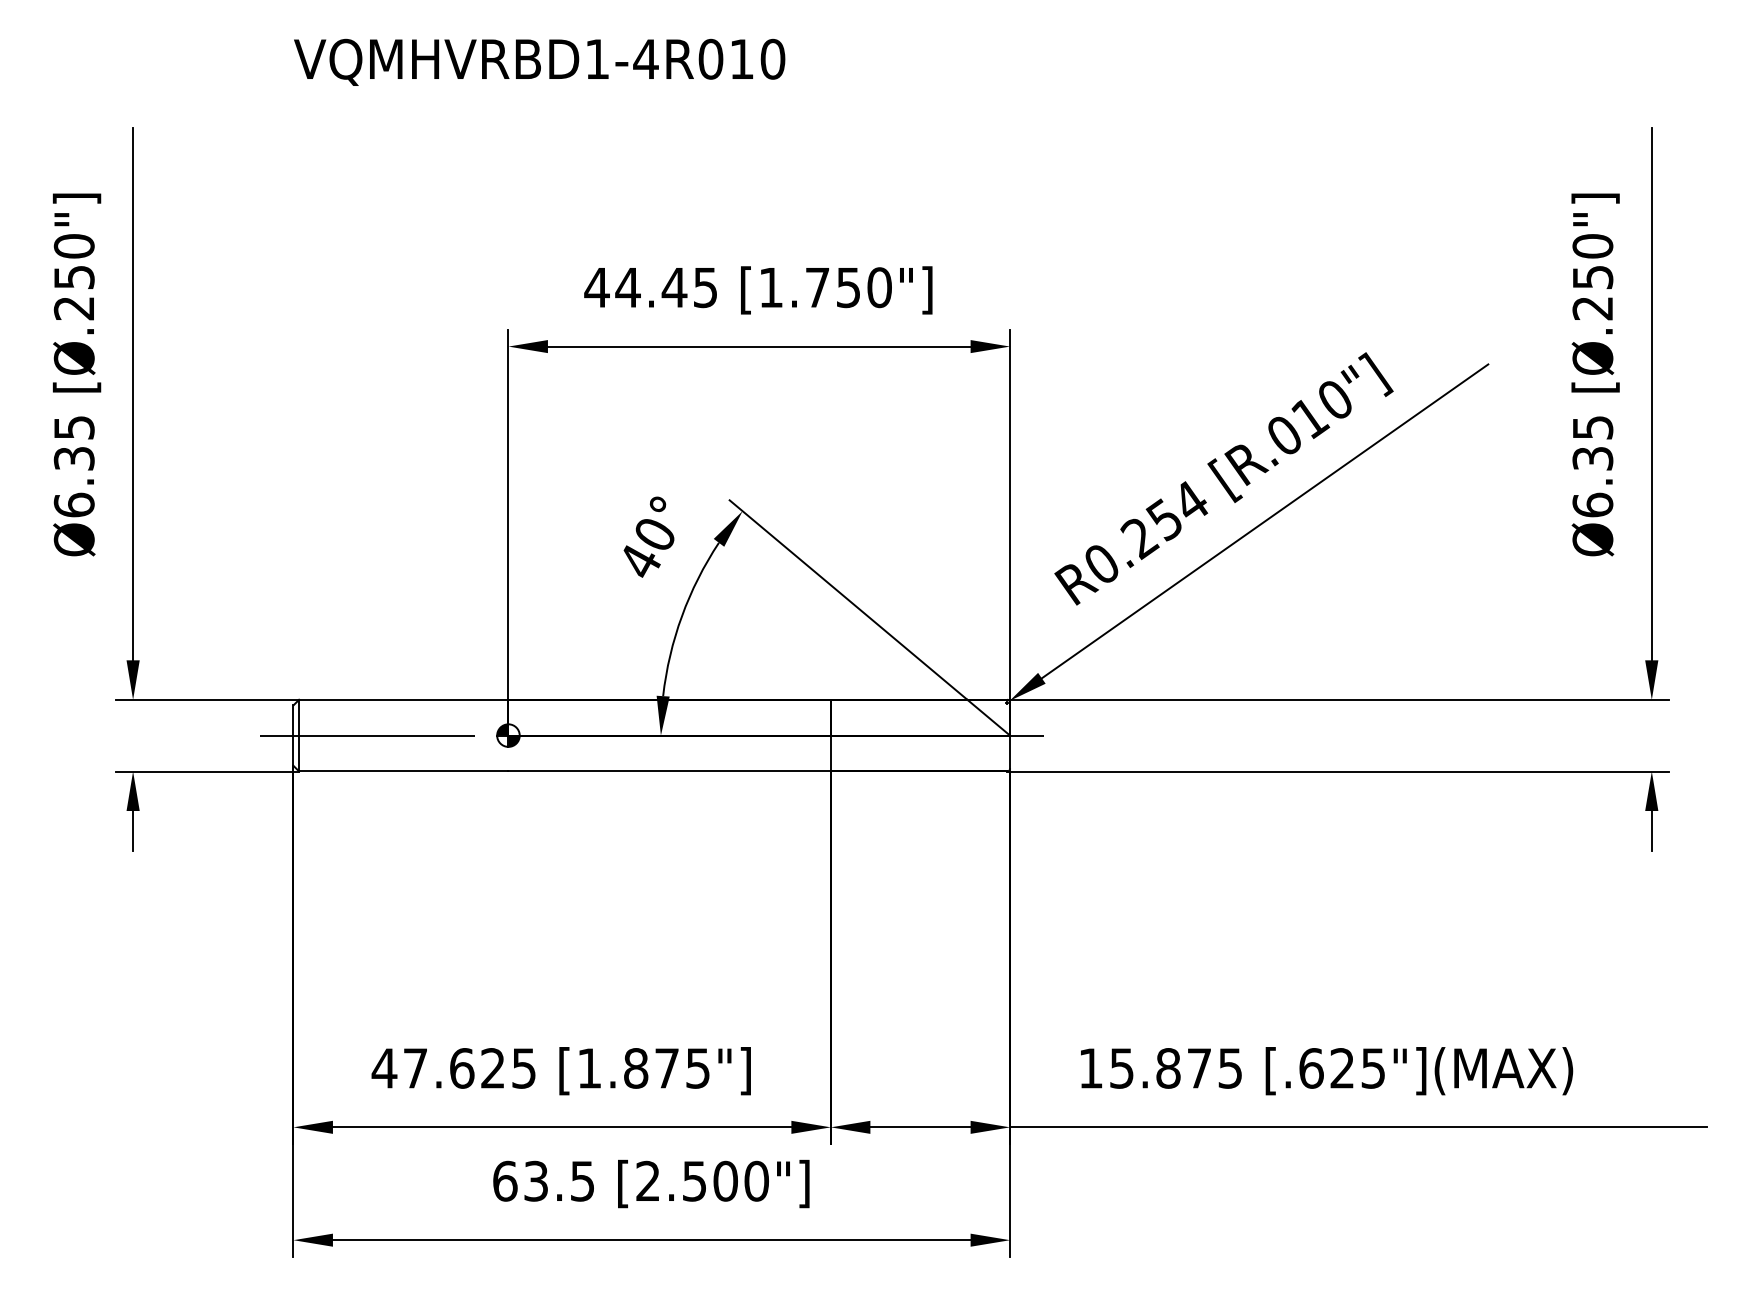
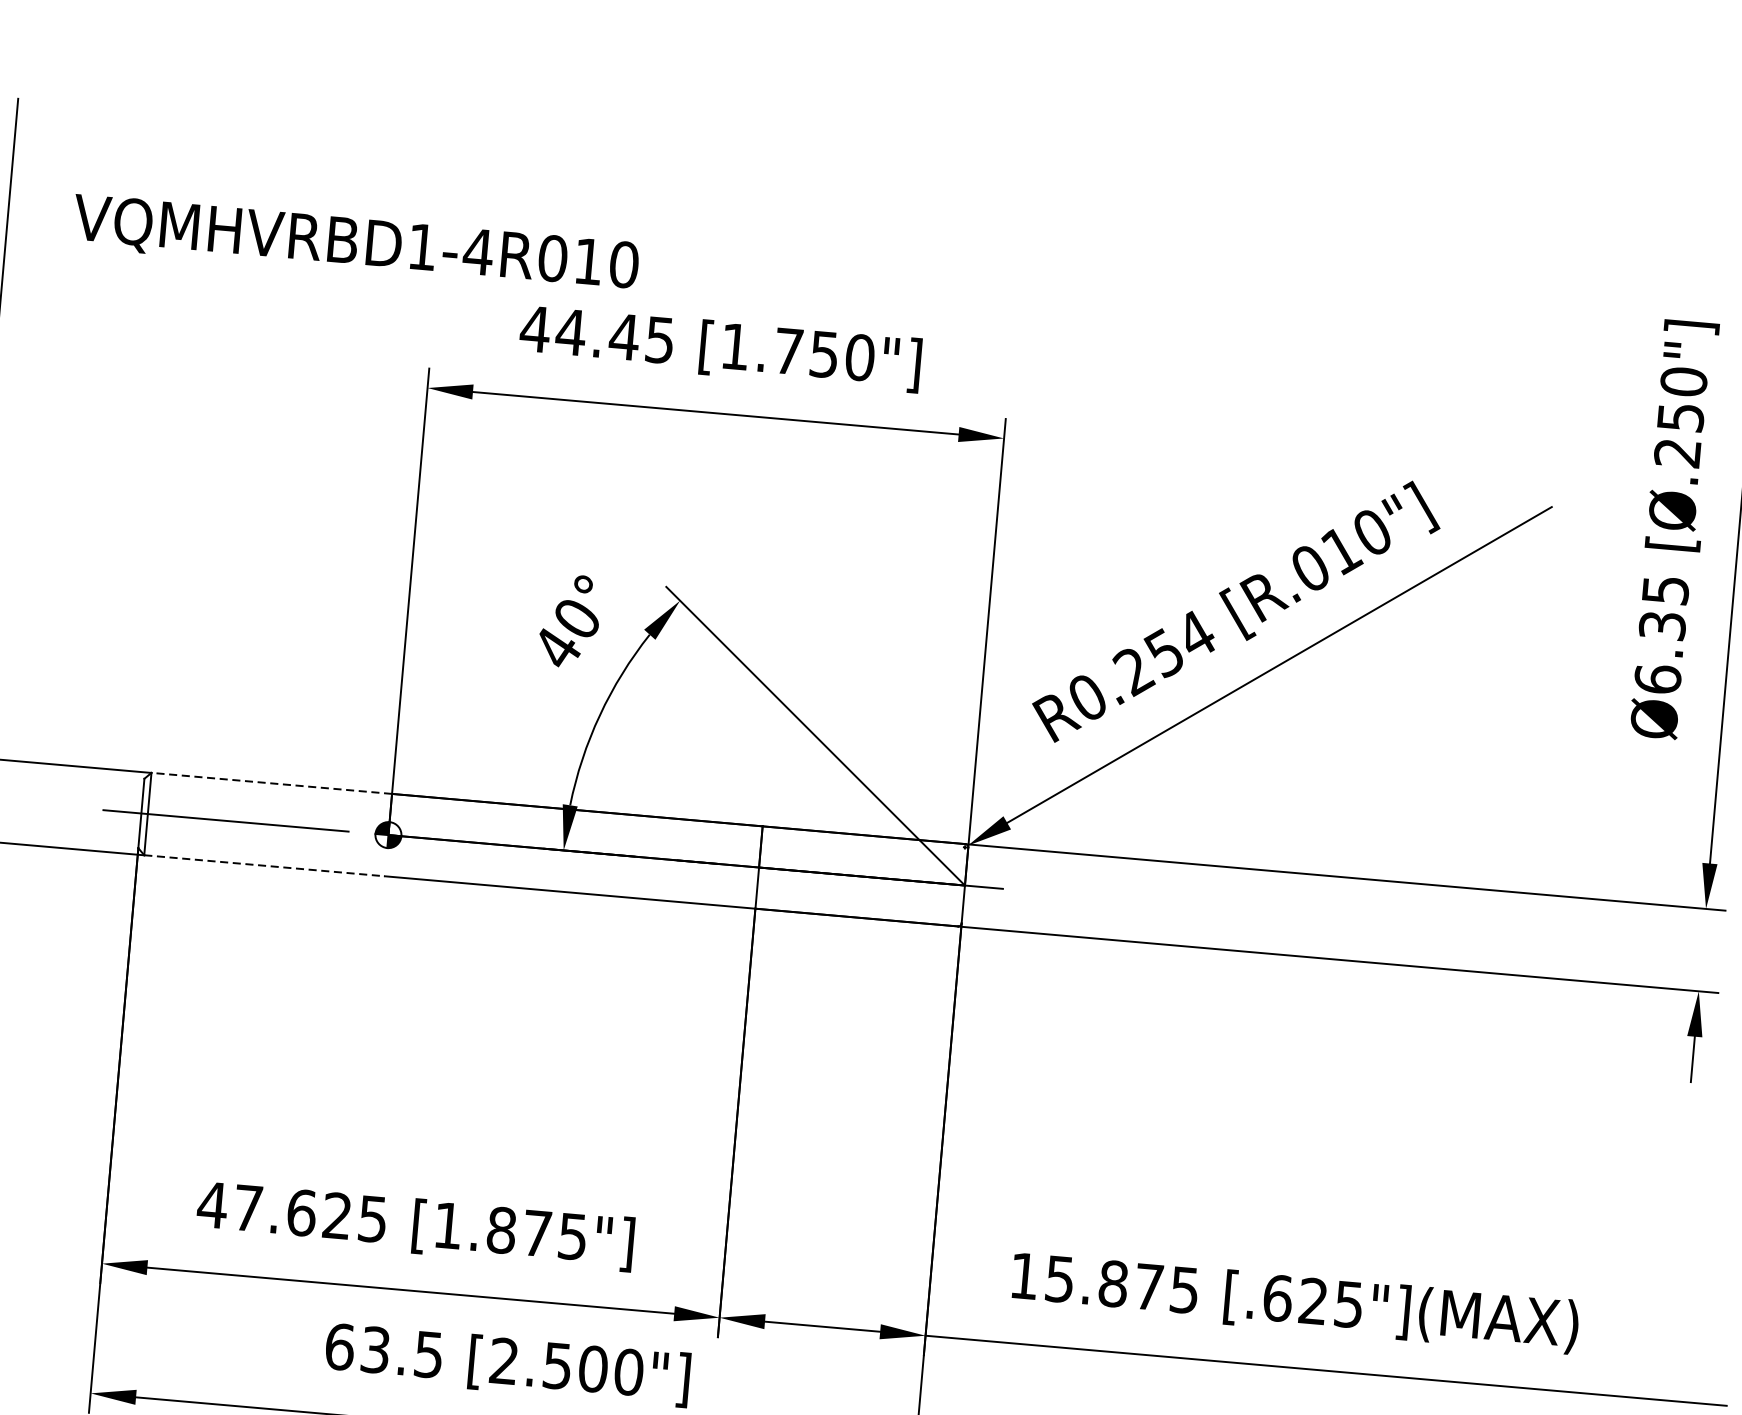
text: (539, 61) -> (355, 243), moved
line: (403, 699) -> (271, 783), solid -> dashed
line: (403, 771) -> (264, 865), solid -> dashed

